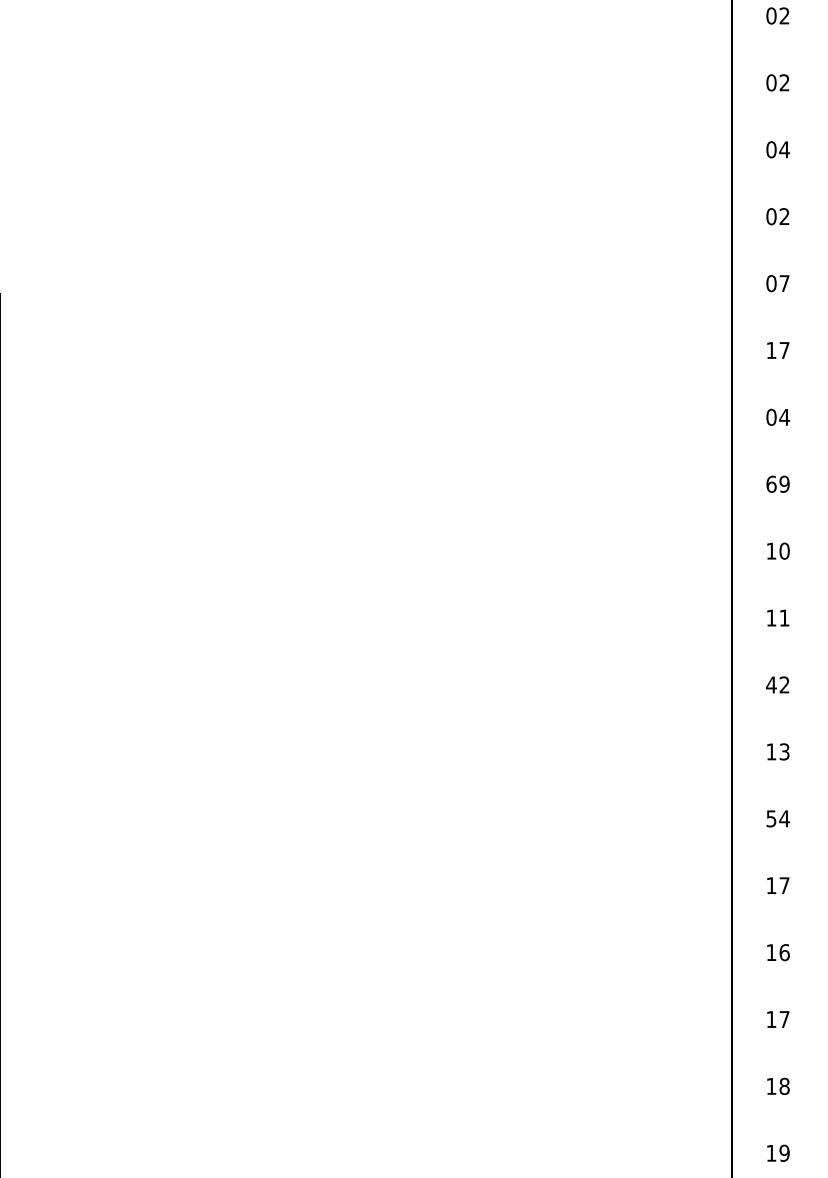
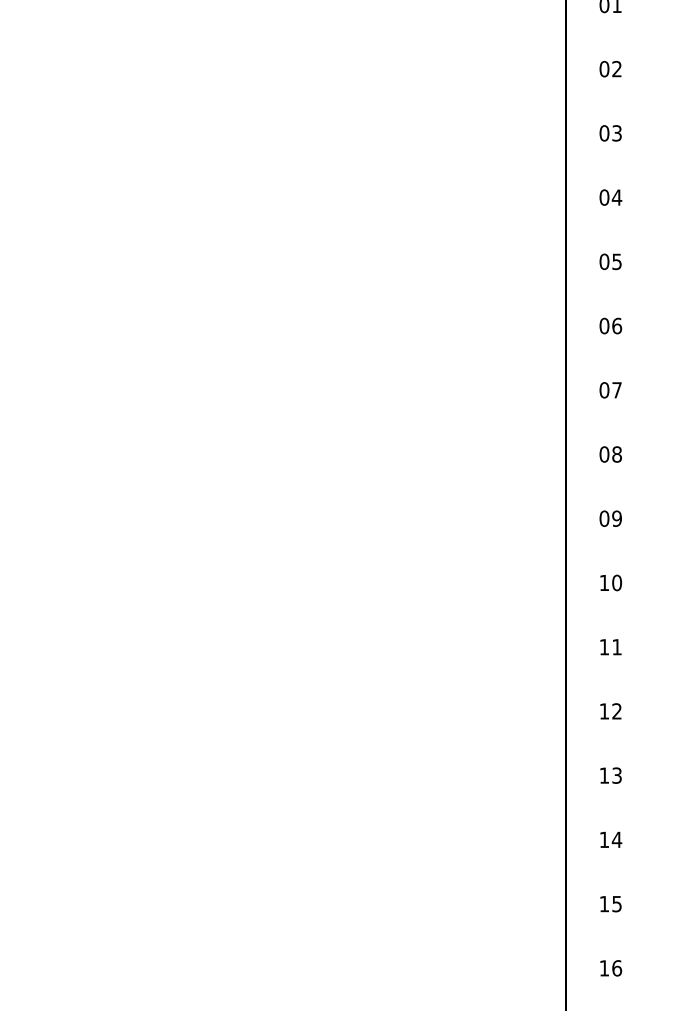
text: (784, 82) -> (616, 133), 02 -> 03
text: (784, 216) -> (616, 261), 02 -> 05
text: (784, 283) -> (616, 325), 07 -> 06
text: (771, 350) -> (604, 390), 17 -> 07
text: (784, 416) -> (616, 453), 04 -> 08
text: (771, 483) -> (604, 517), 69 -> 09
text: (771, 684) -> (604, 710), 42 -> 12
text: (771, 818) -> (604, 839), 54 -> 14
text: (784, 885) -> (616, 903), 17 -> 15

